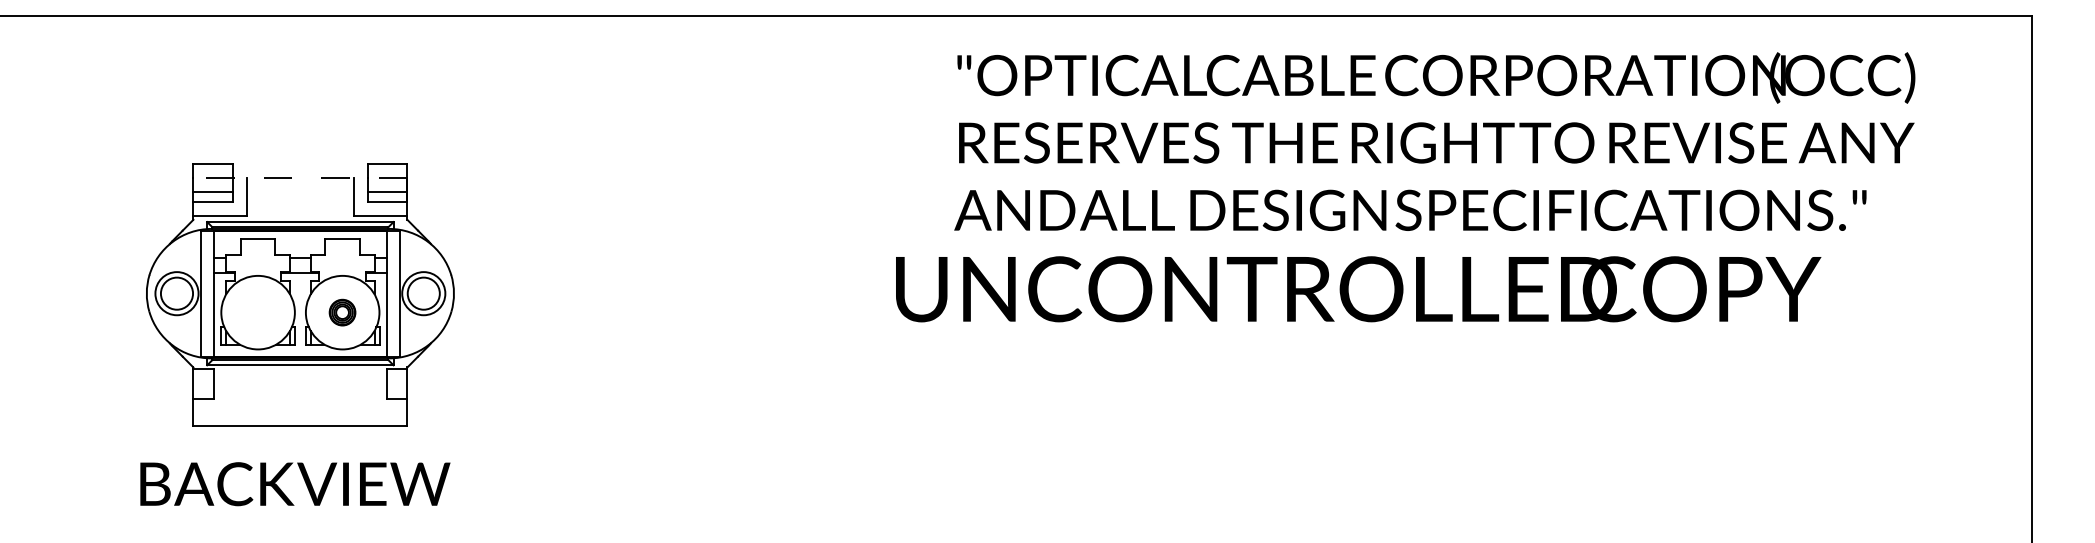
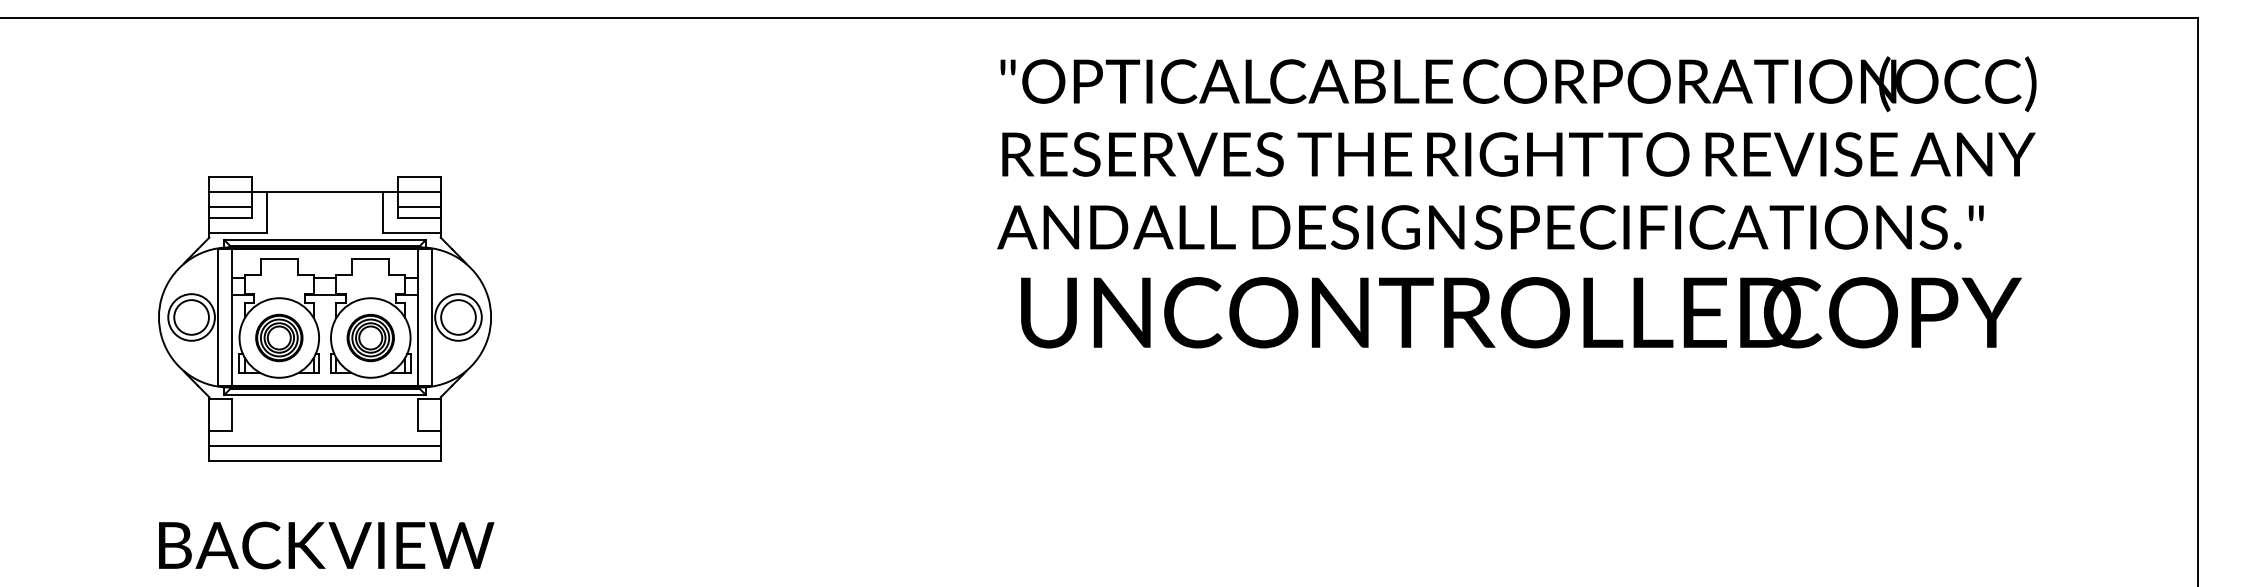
text: (1434, 141) -> (1516, 152), moved
line: (300, 178) -> (325, 192), dashed -> solid
text: (1358, 289) -> (1521, 312), moved
part: (258, 312) -> (279, 337), added
part: (342, 312) -> (370, 337), size x1.67
line: (299, 412) -> (324, 445), added
text: (295, 484) -> (326, 545), moved

